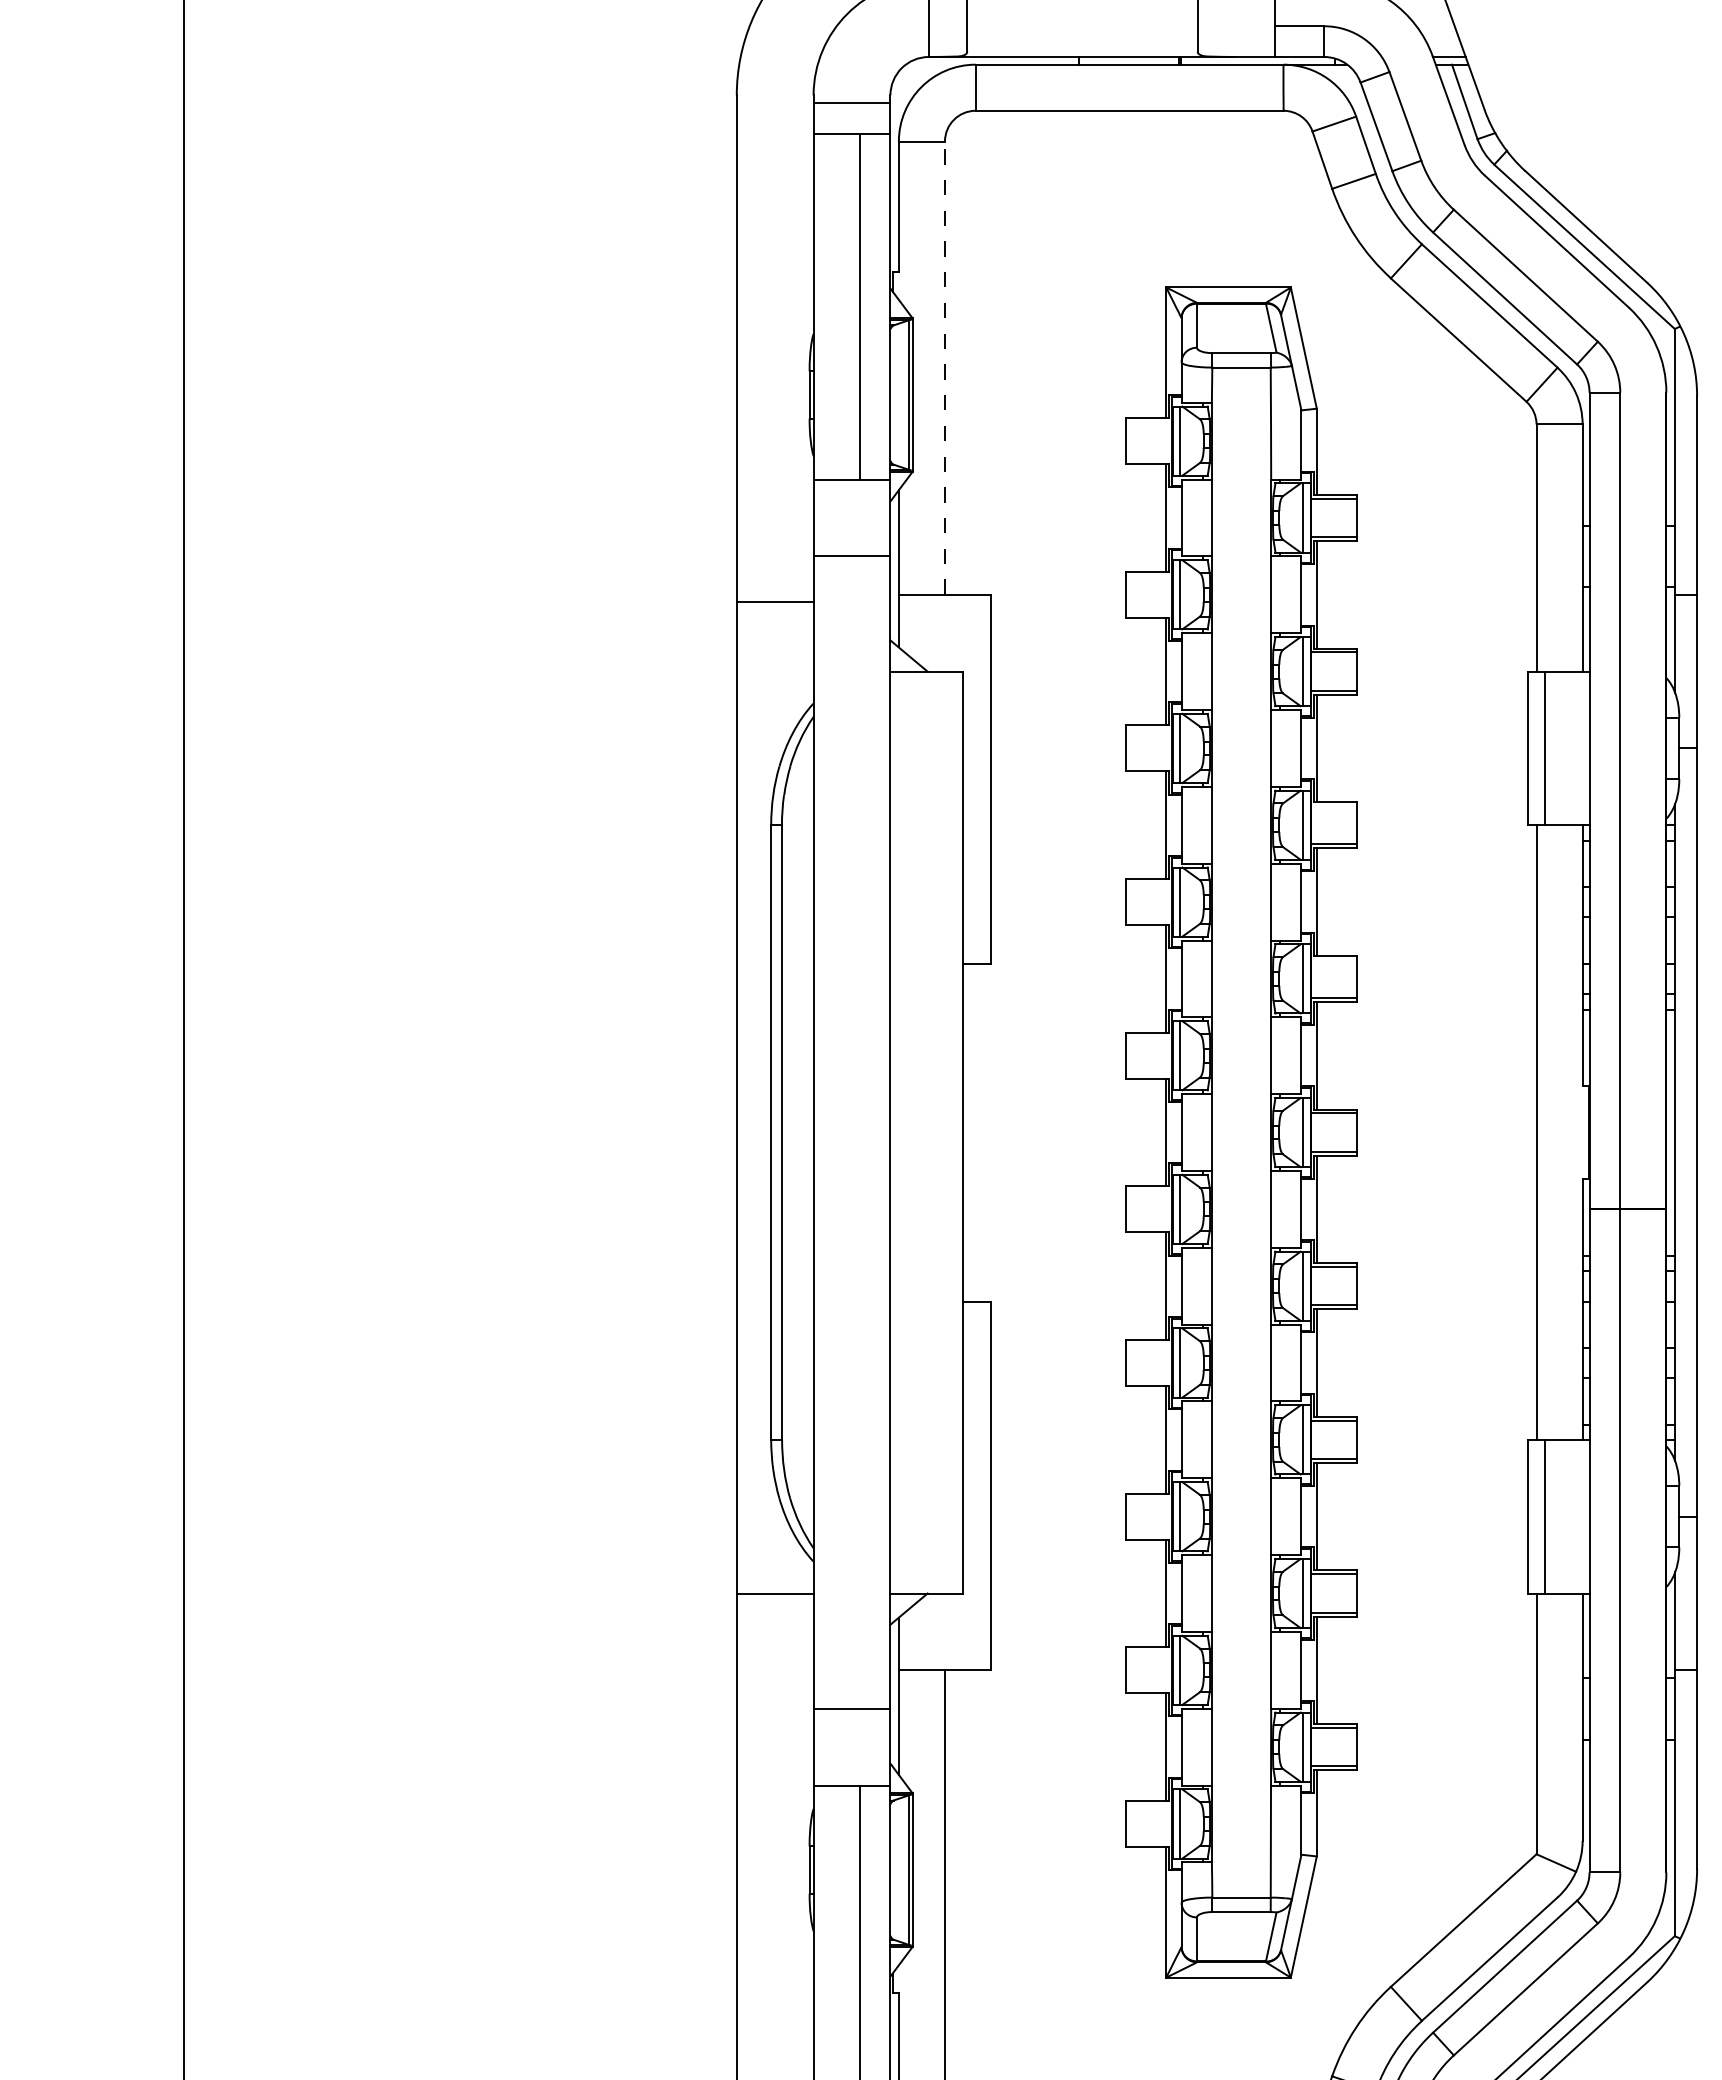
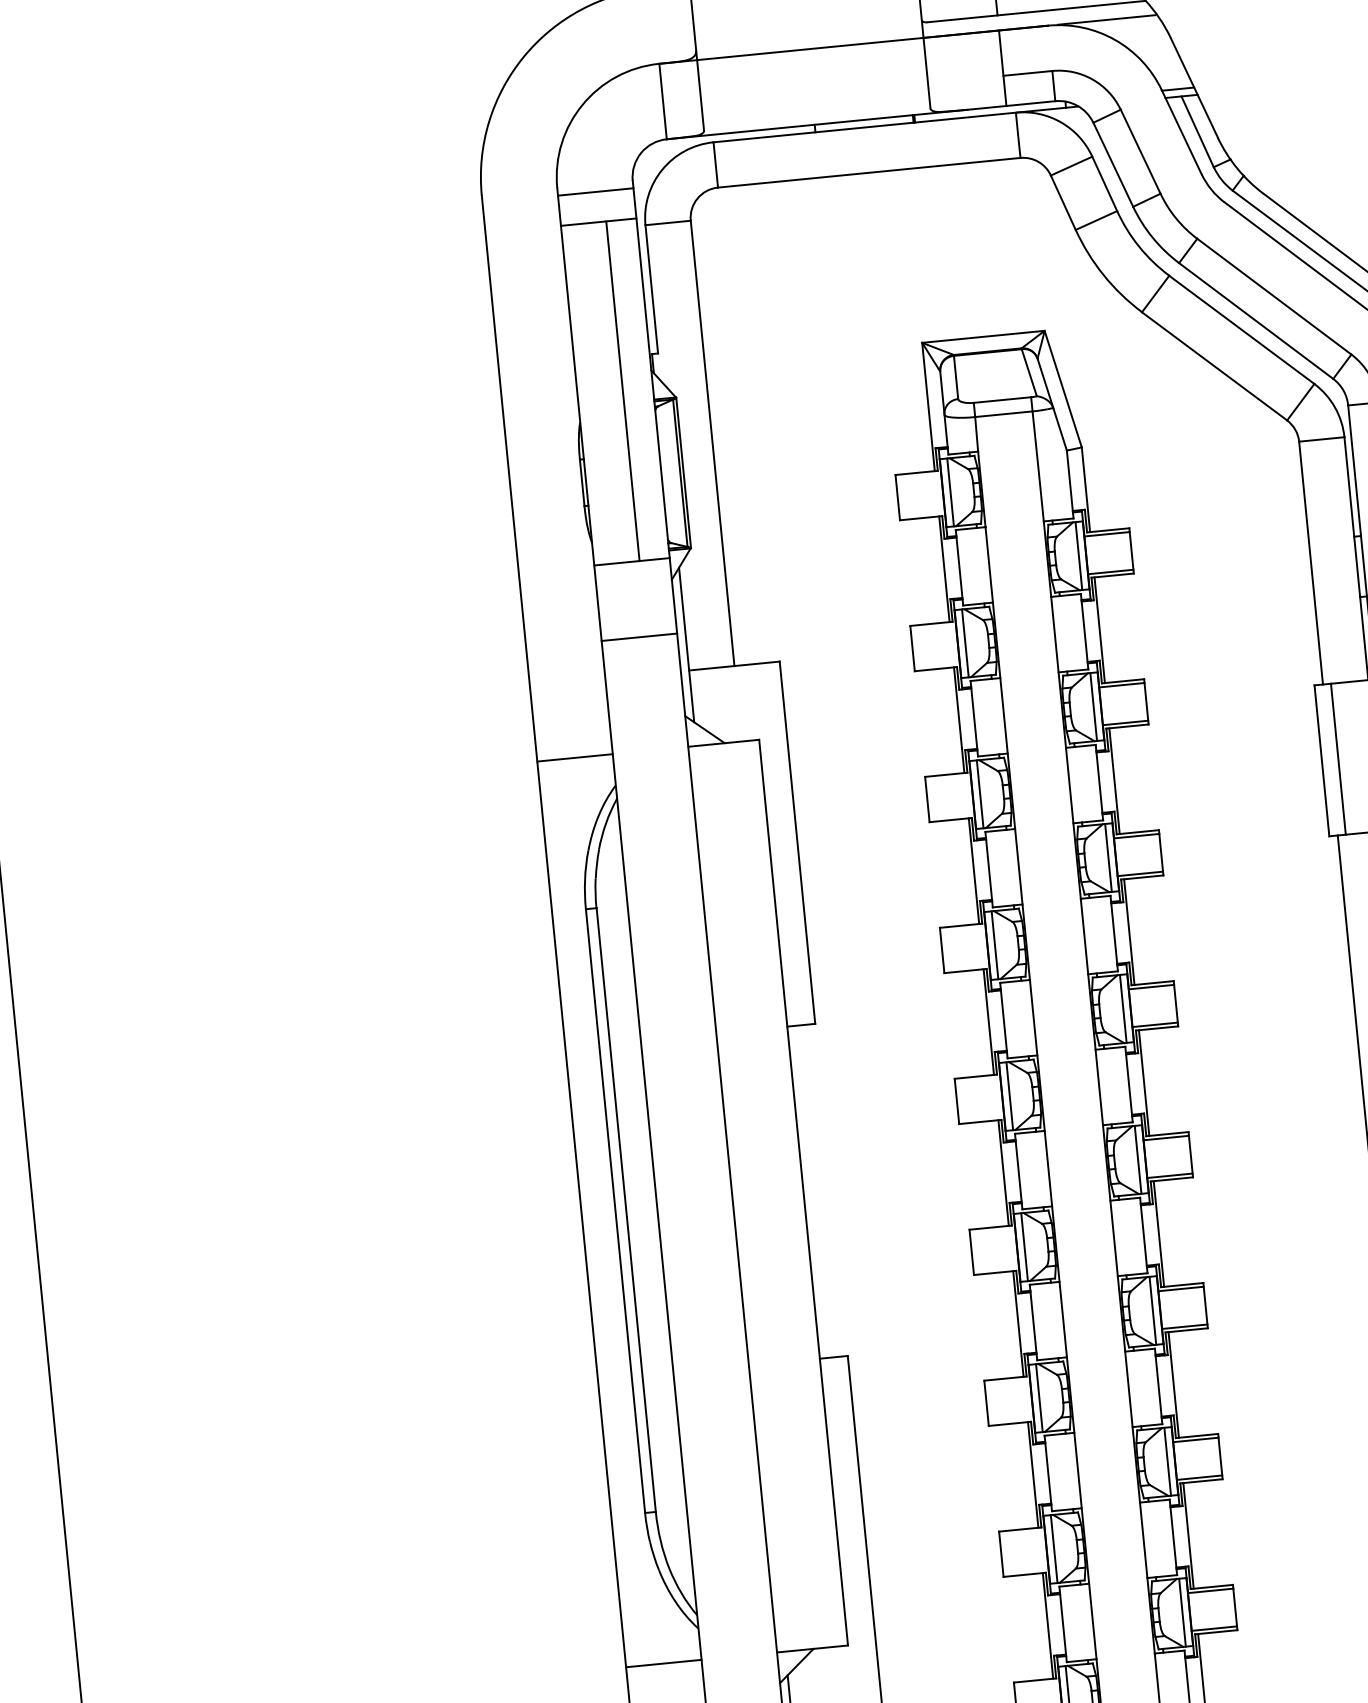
line: (944, 368) -> (712, 443), dashed -> solid
line: (774, 601) -> (574, 757), moved
line: (1333, 806) -> (1136, 836), added
line: (1333, 959) -> (1151, 986), added

